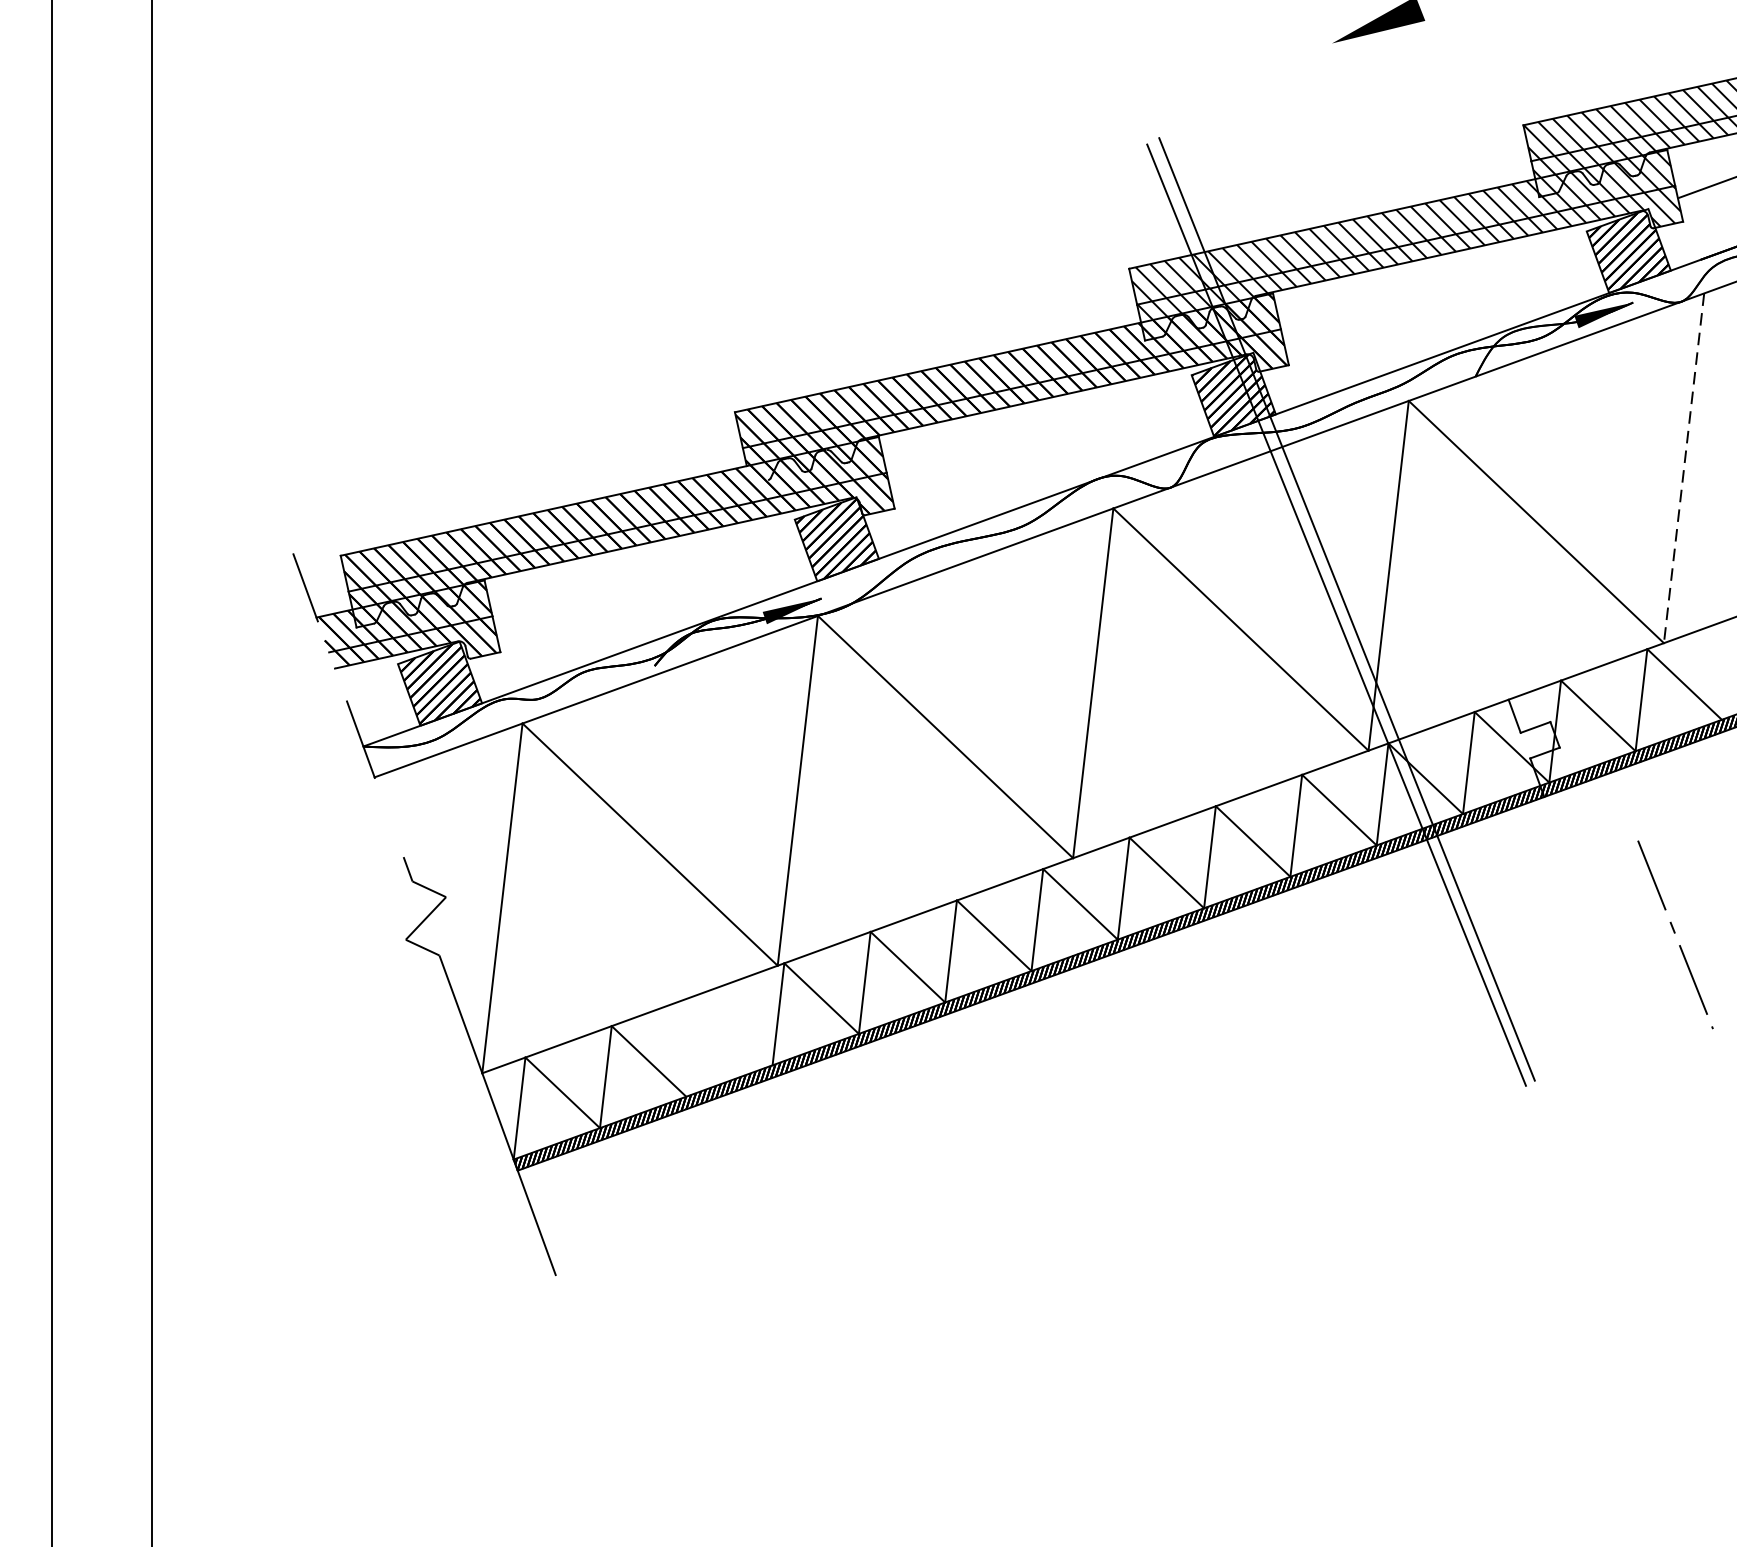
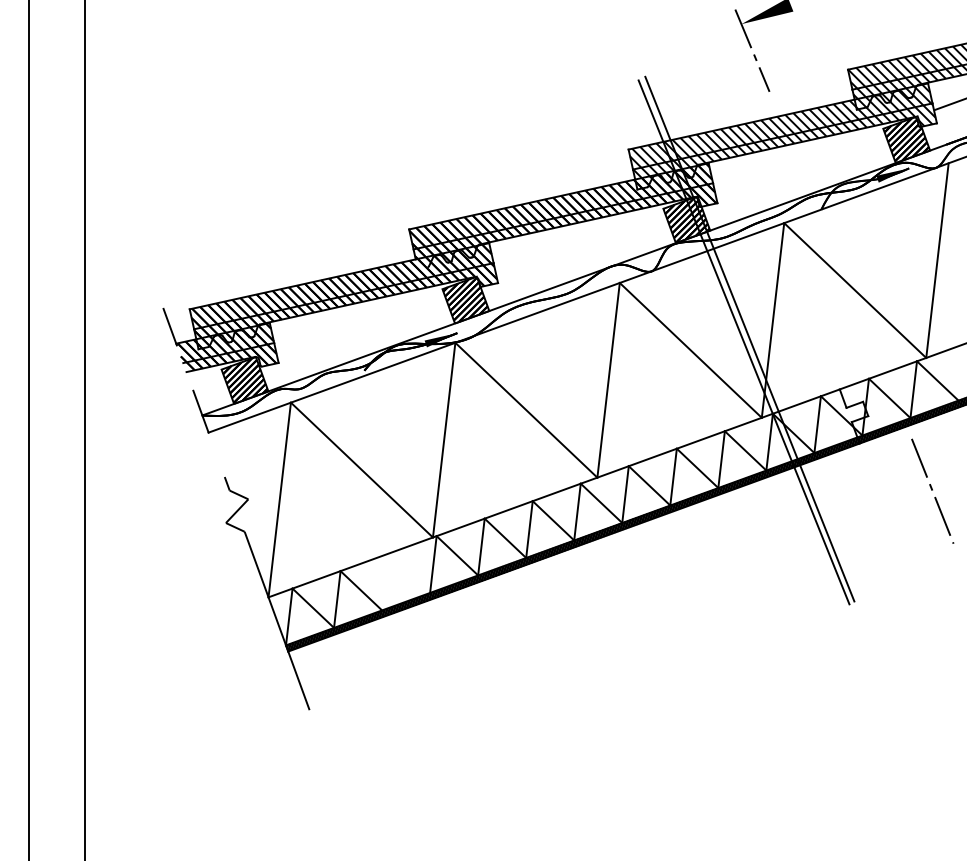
line: (1351, 90) -> (752, 50), added
line: (1684, 468) -> (937, 260), dashed -> solid
line: (1675, 933) -> (932, 490), moved

